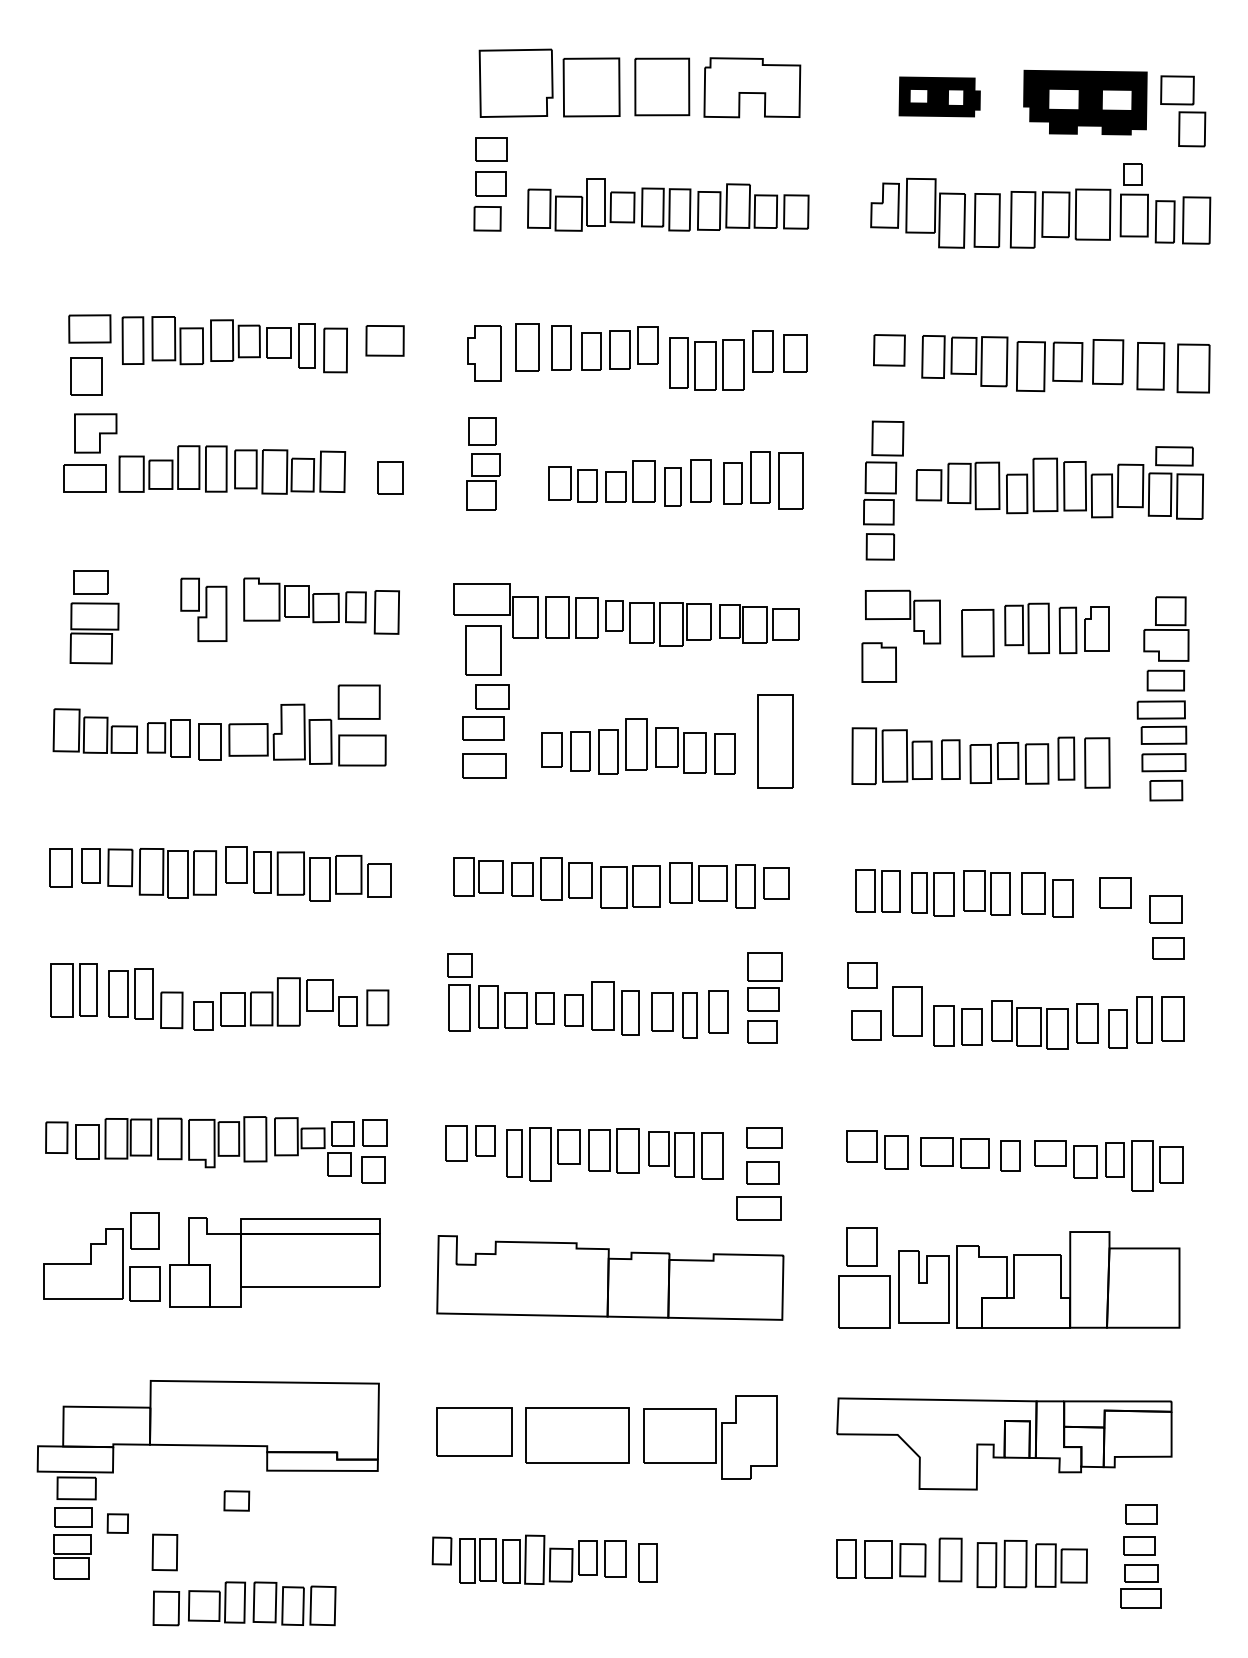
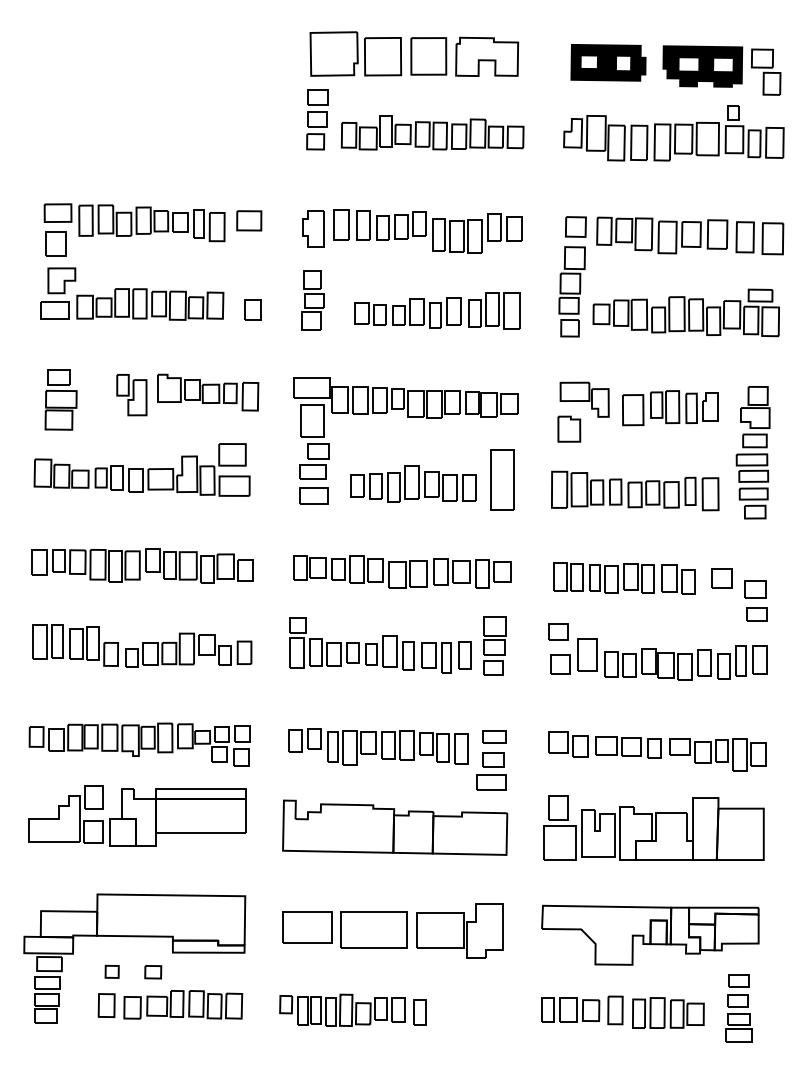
part: (939, 96) -> (608, 62), size x1.43
part: (882, 490) -> (571, 291), moved
part: (116, 1523) -> (111, 971), moved
part: (244, 1603) -> (183, 1004), moved

